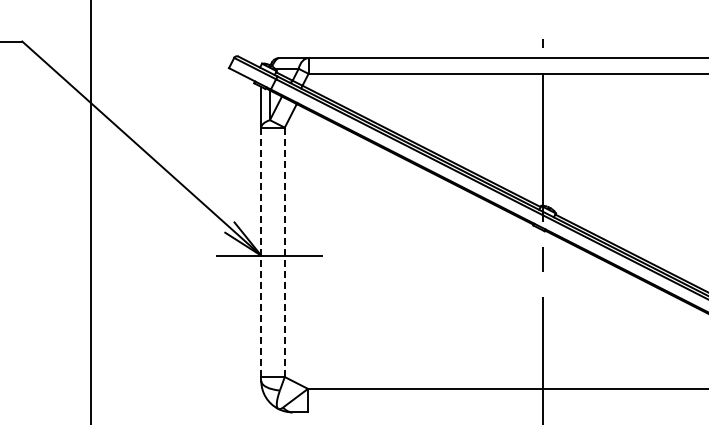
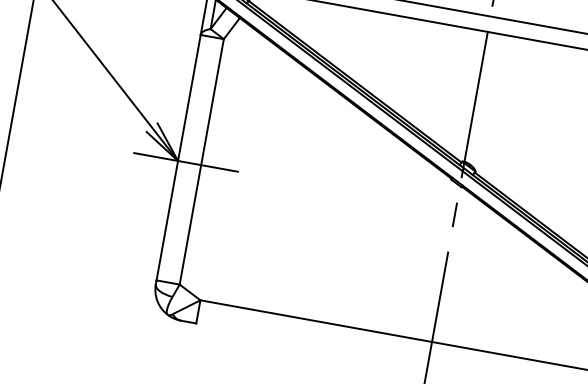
line: (261, 252) -> (178, 157), dashed -> solid
line: (284, 252) -> (201, 161), dashed -> solid

